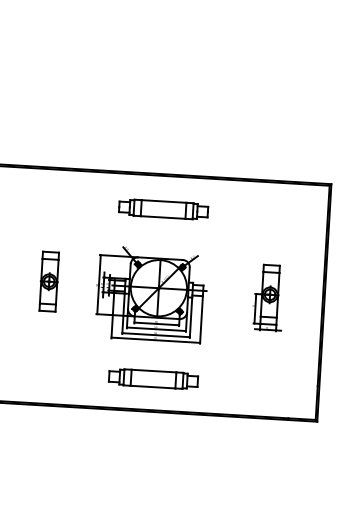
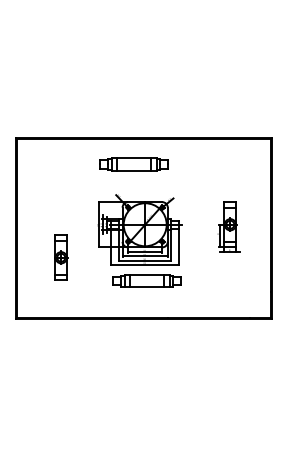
part: (162, 209) -> (133, 164), moved
part: (49, 281) -> (61, 257), moved
part: (152, 377) -> (146, 280), moved

